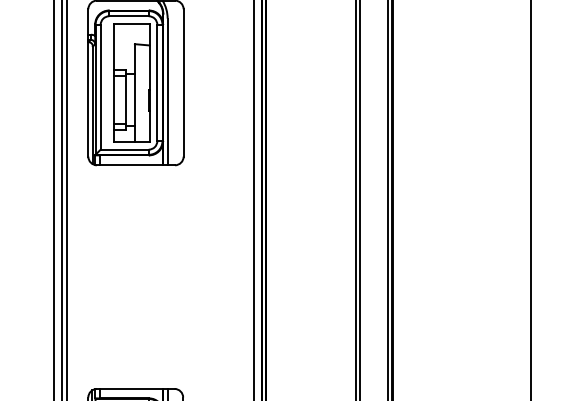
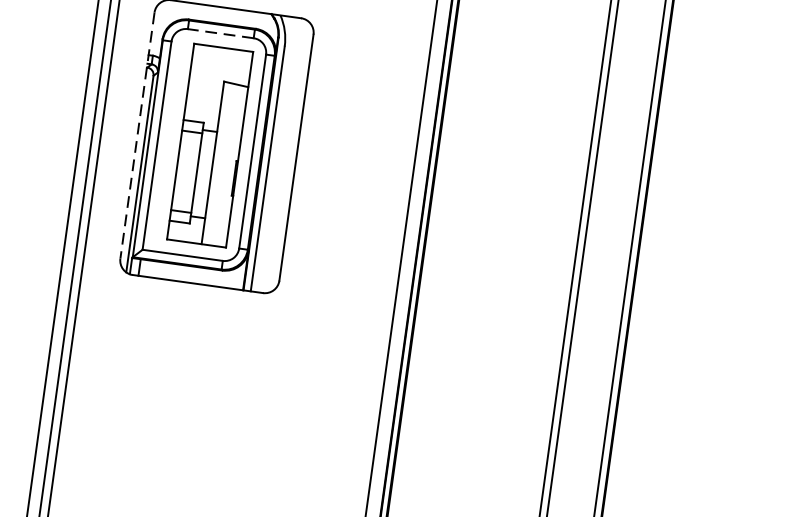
line: (129, 16) -> (221, 34), solid -> dashed
line: (88, 82) -> (137, 134), solid -> dashed

